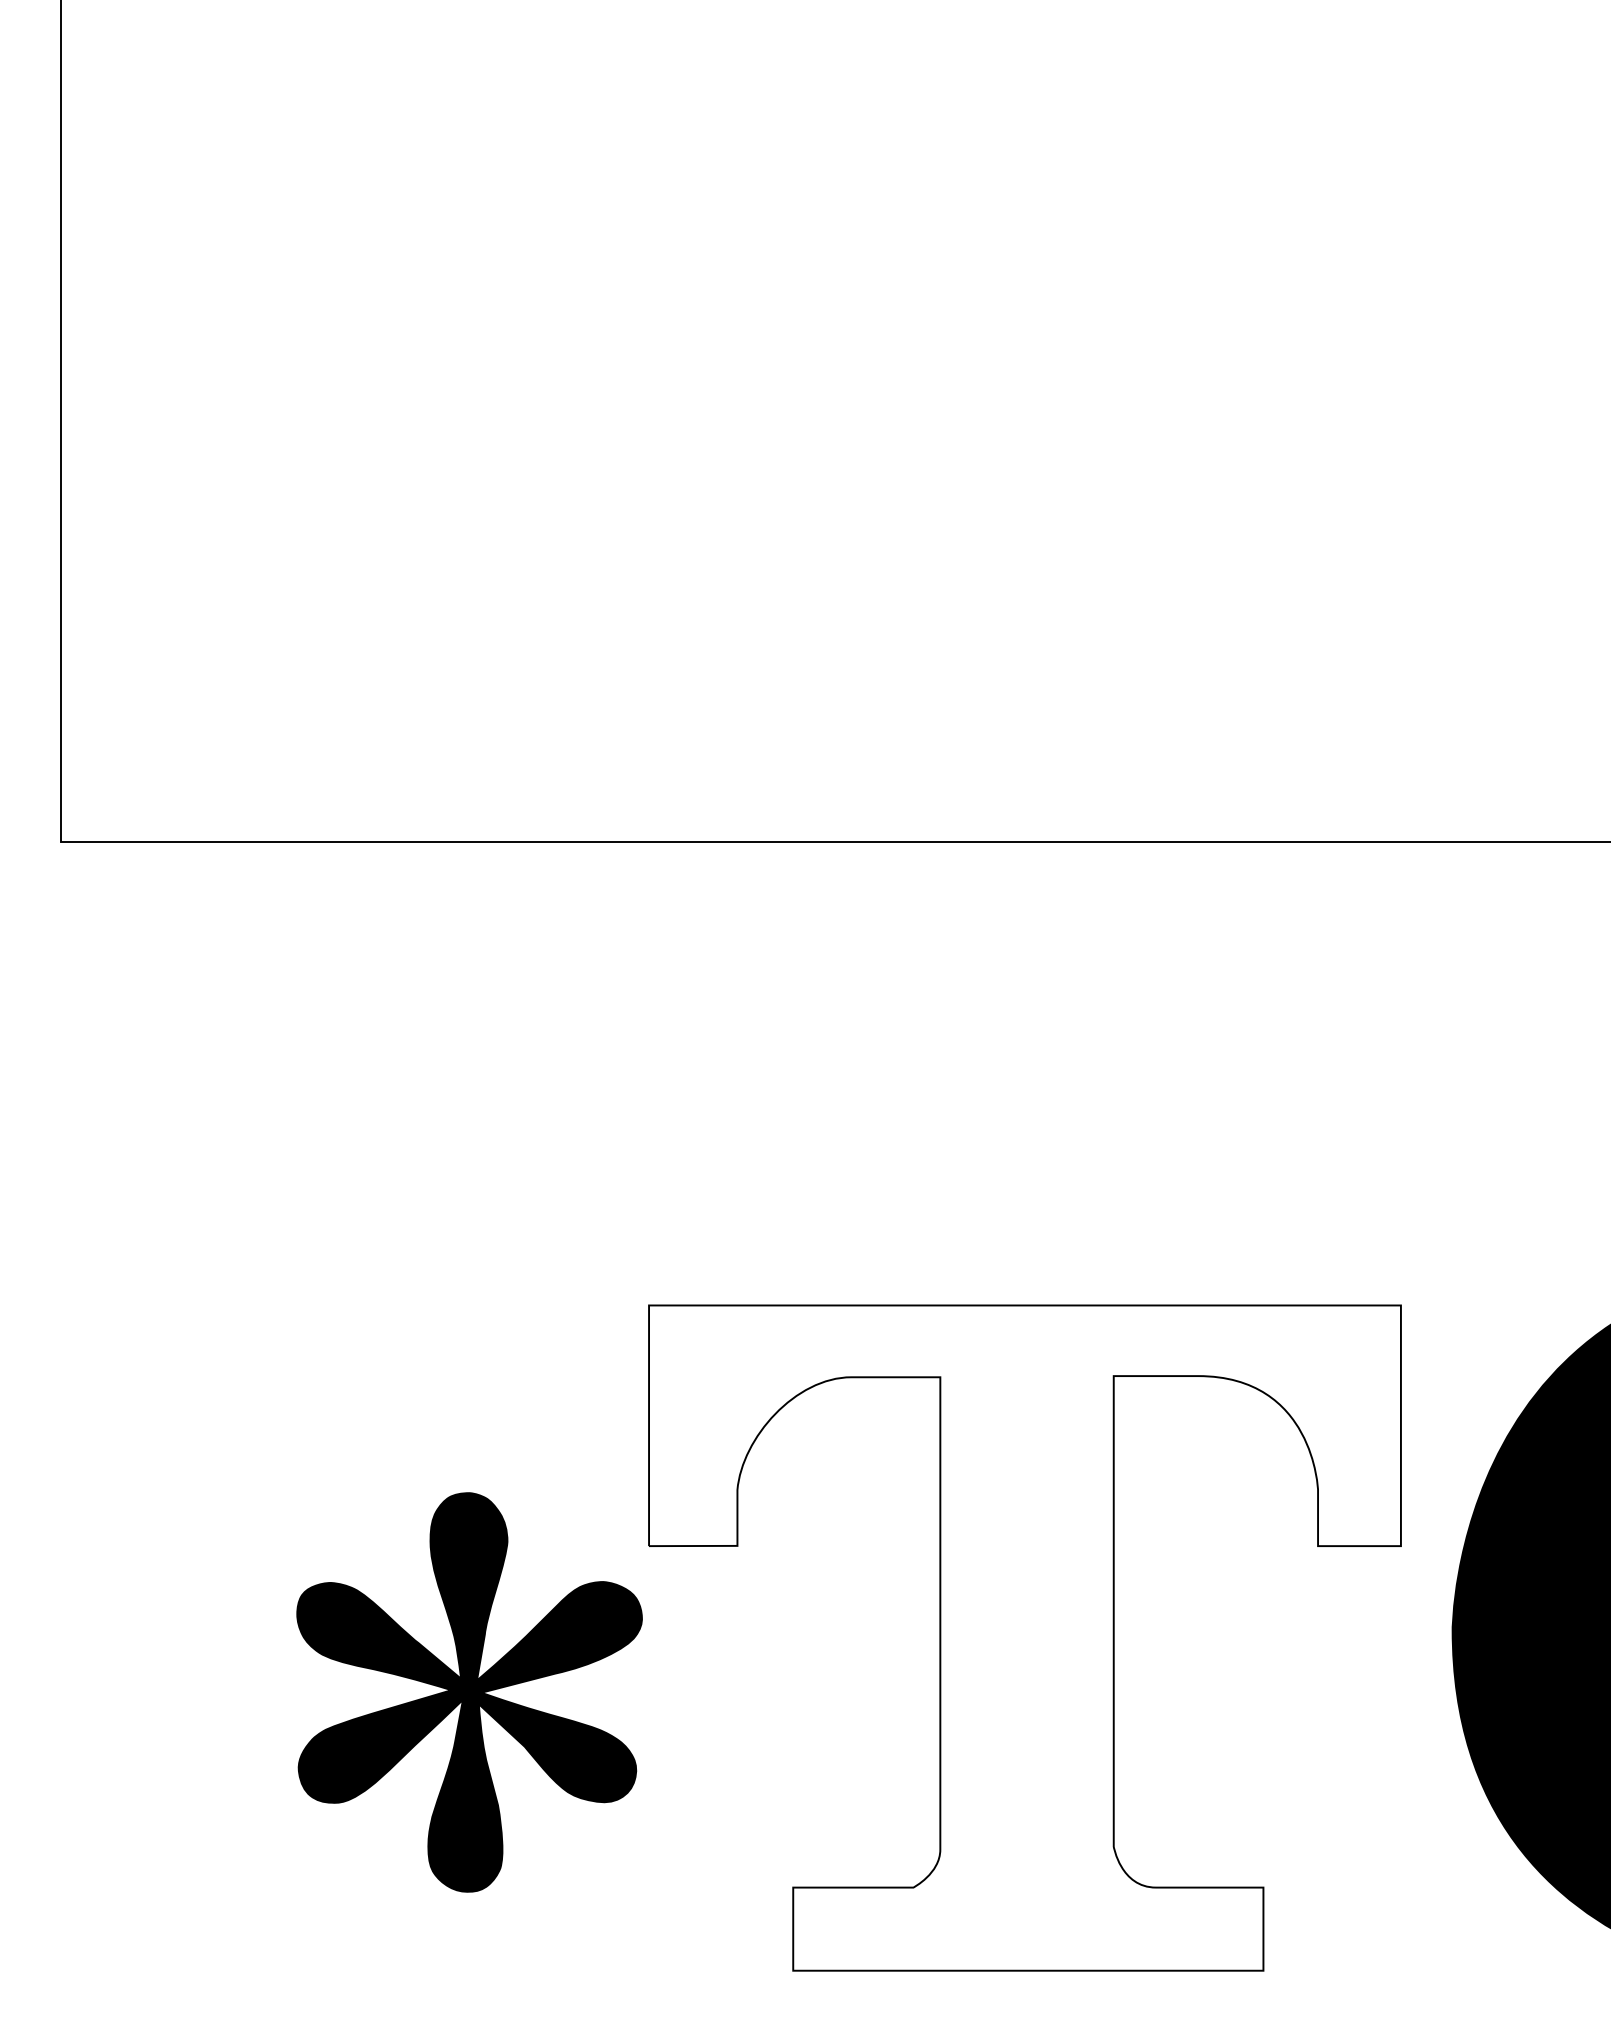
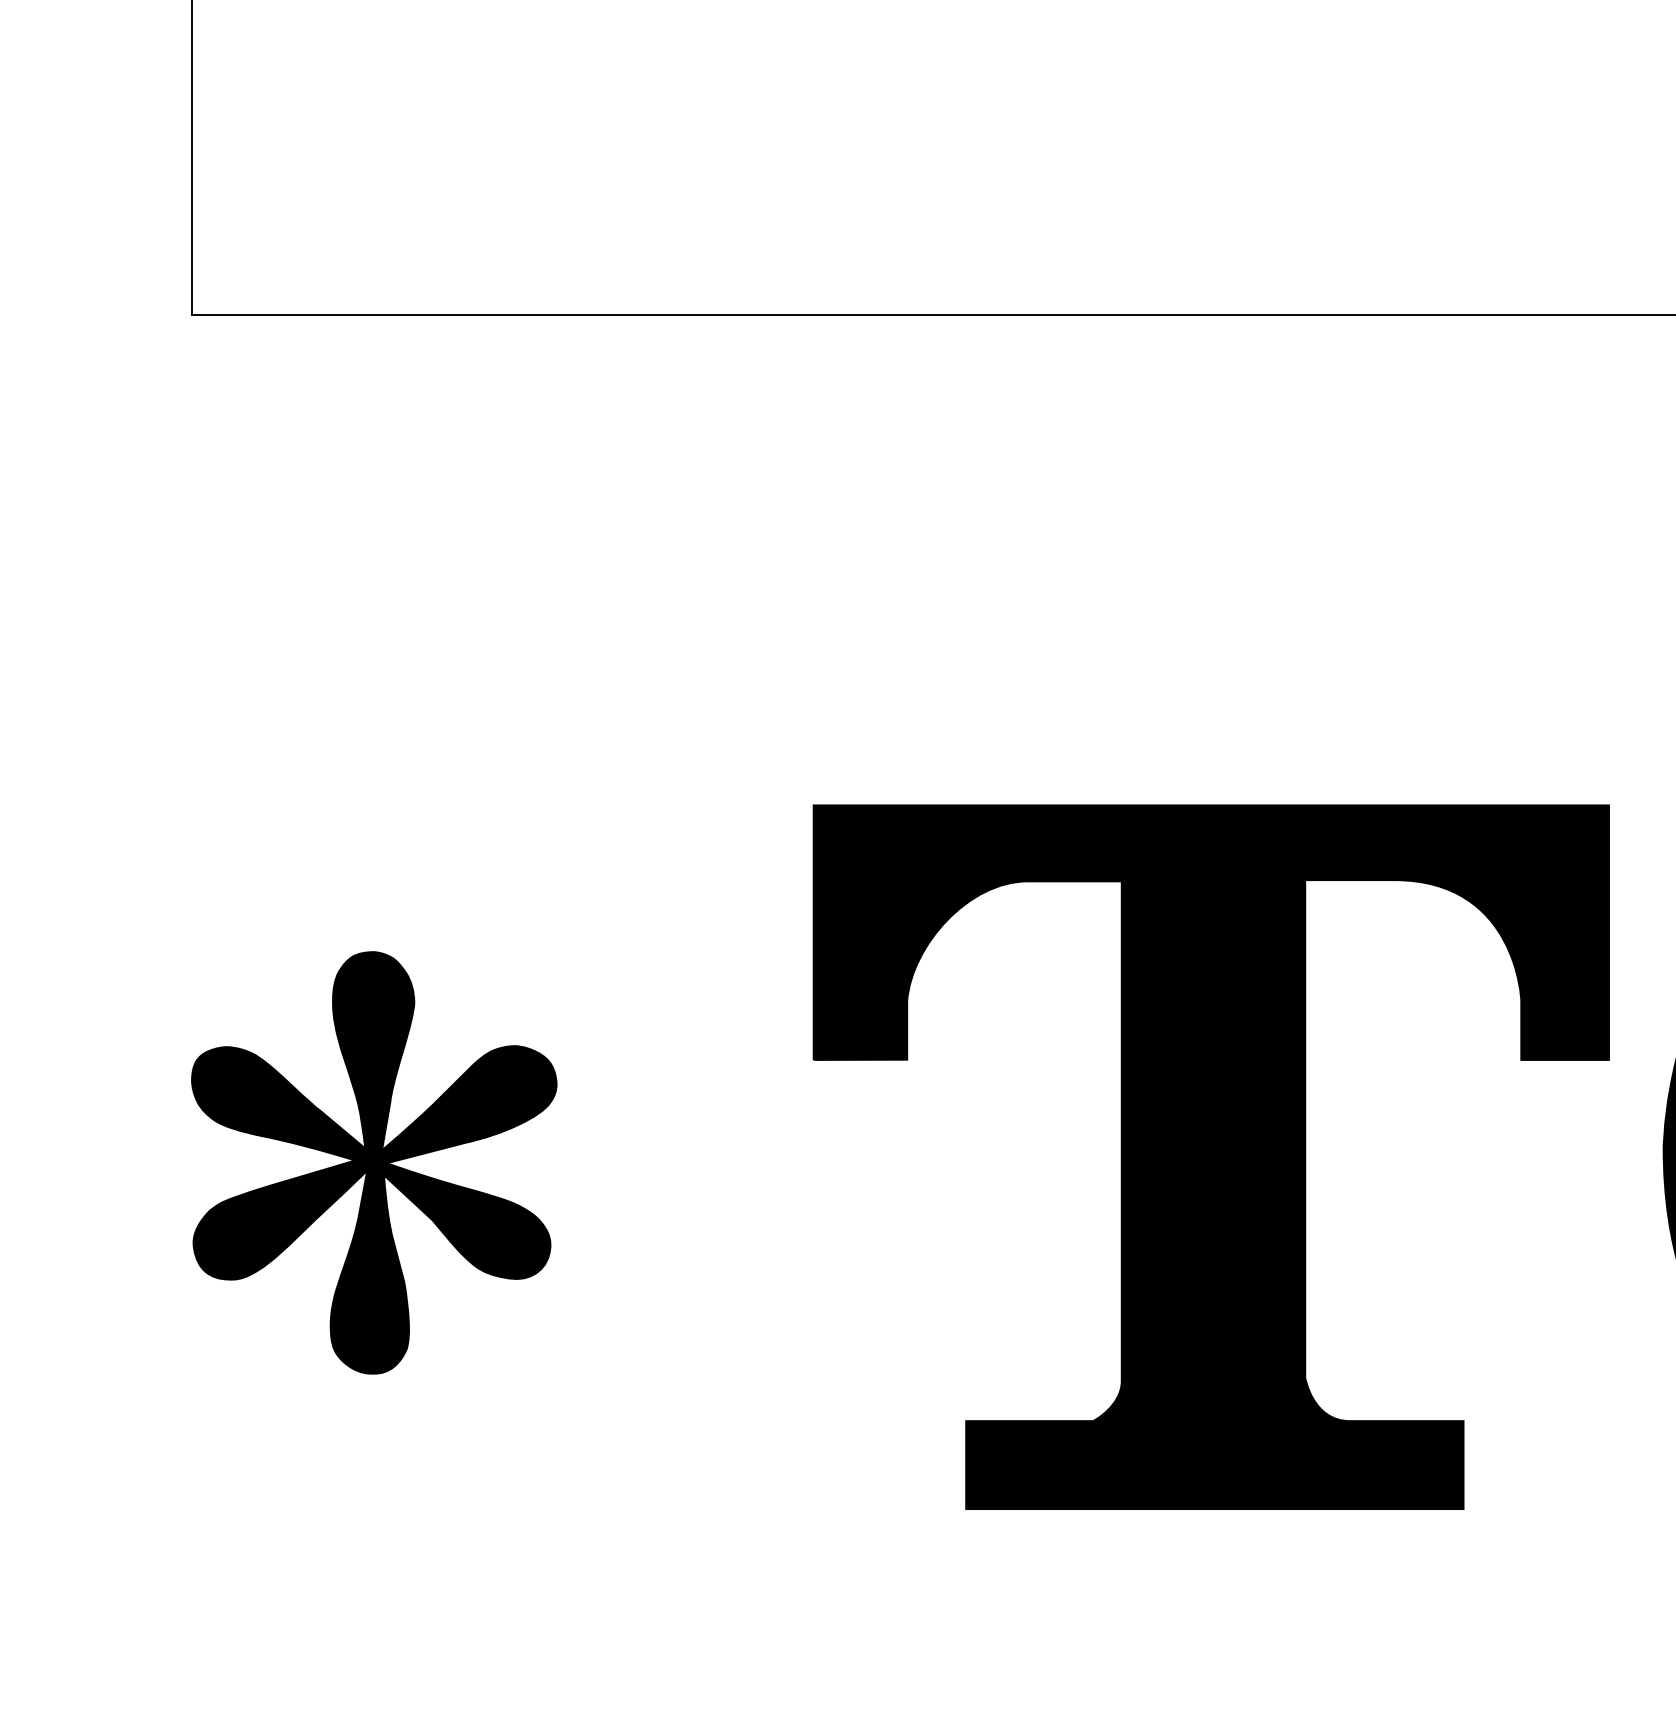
fill: (1024, 1637) -> (1210, 1156), added
part: (469, 1692) -> (374, 1162), moved

